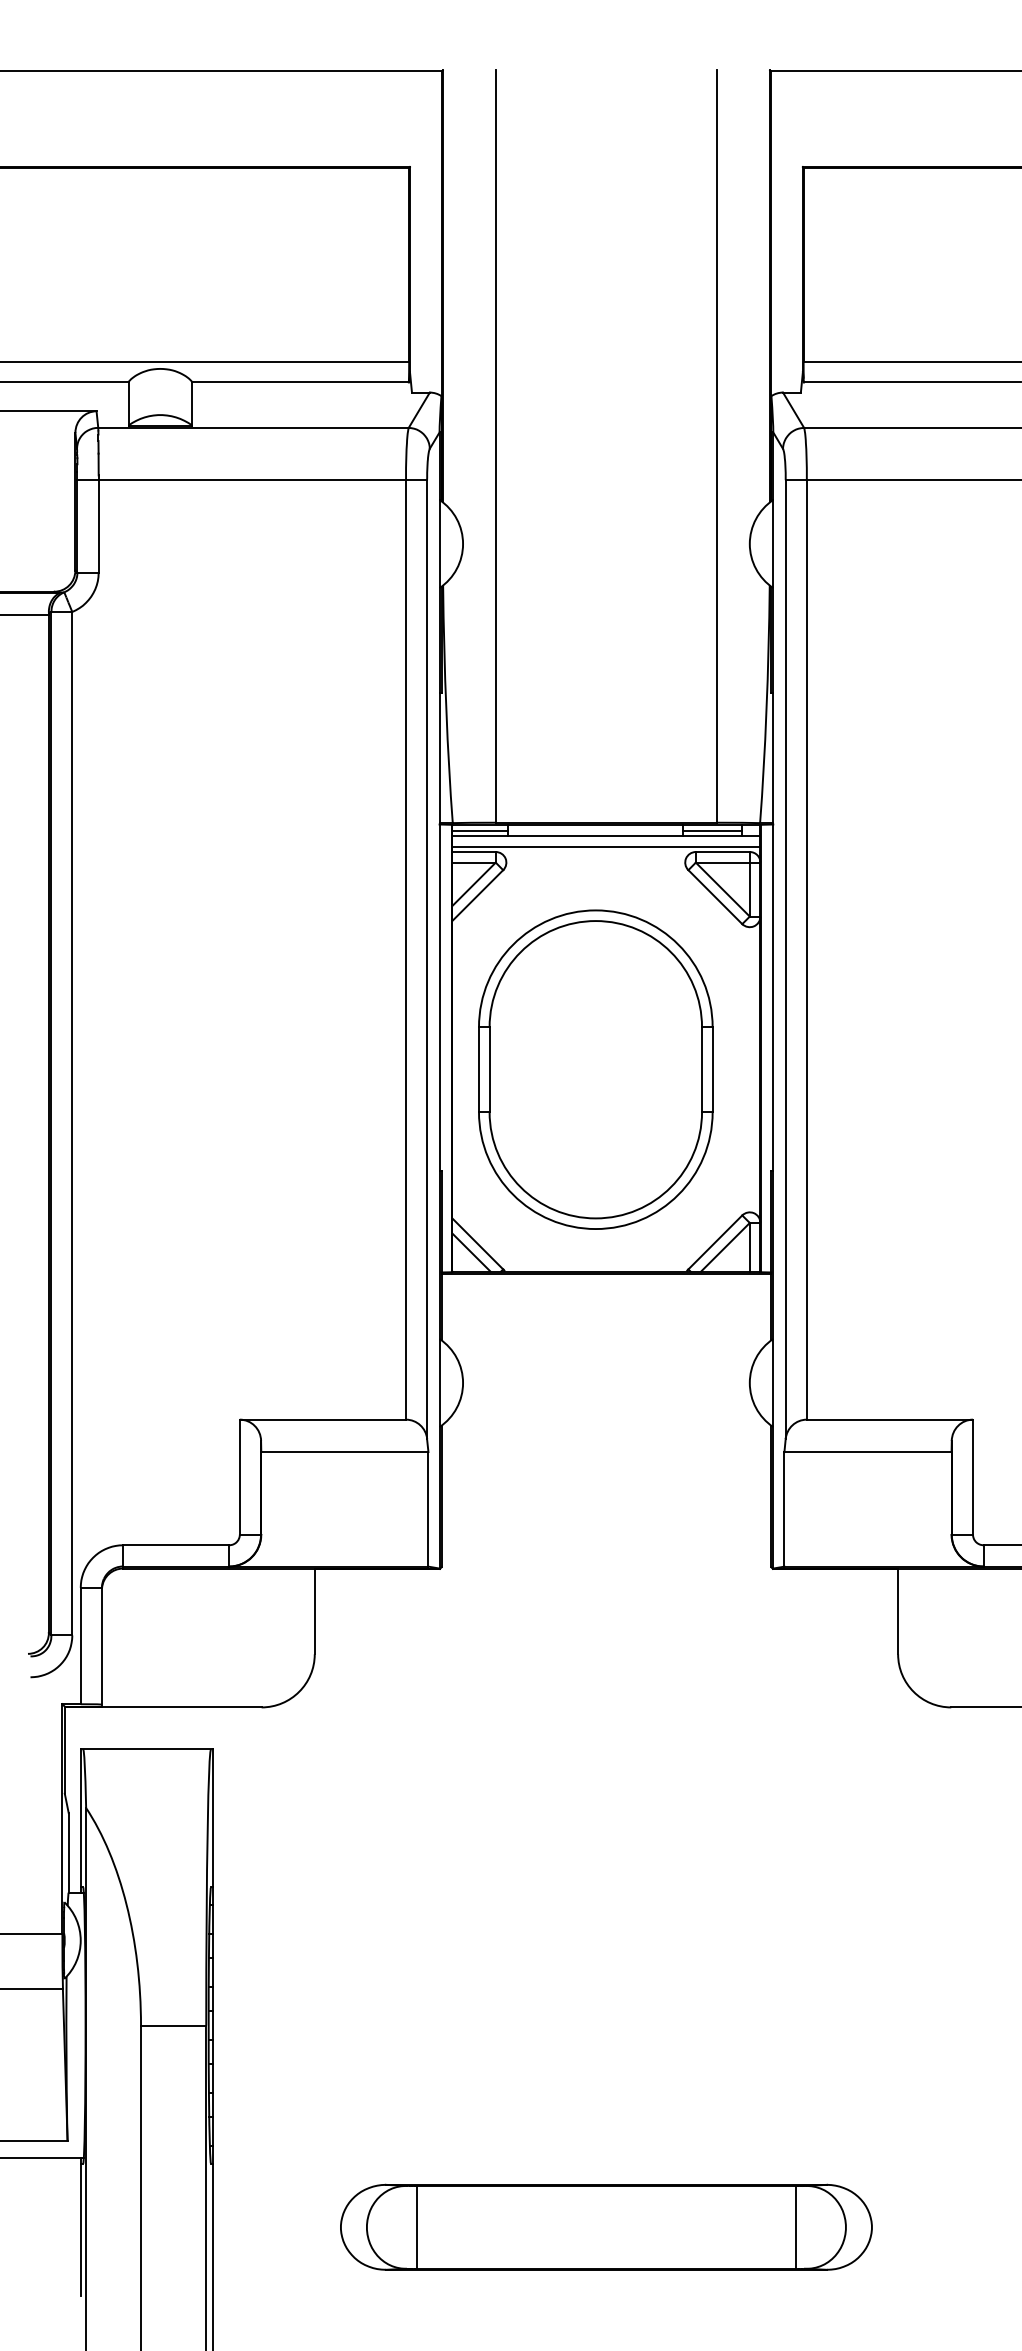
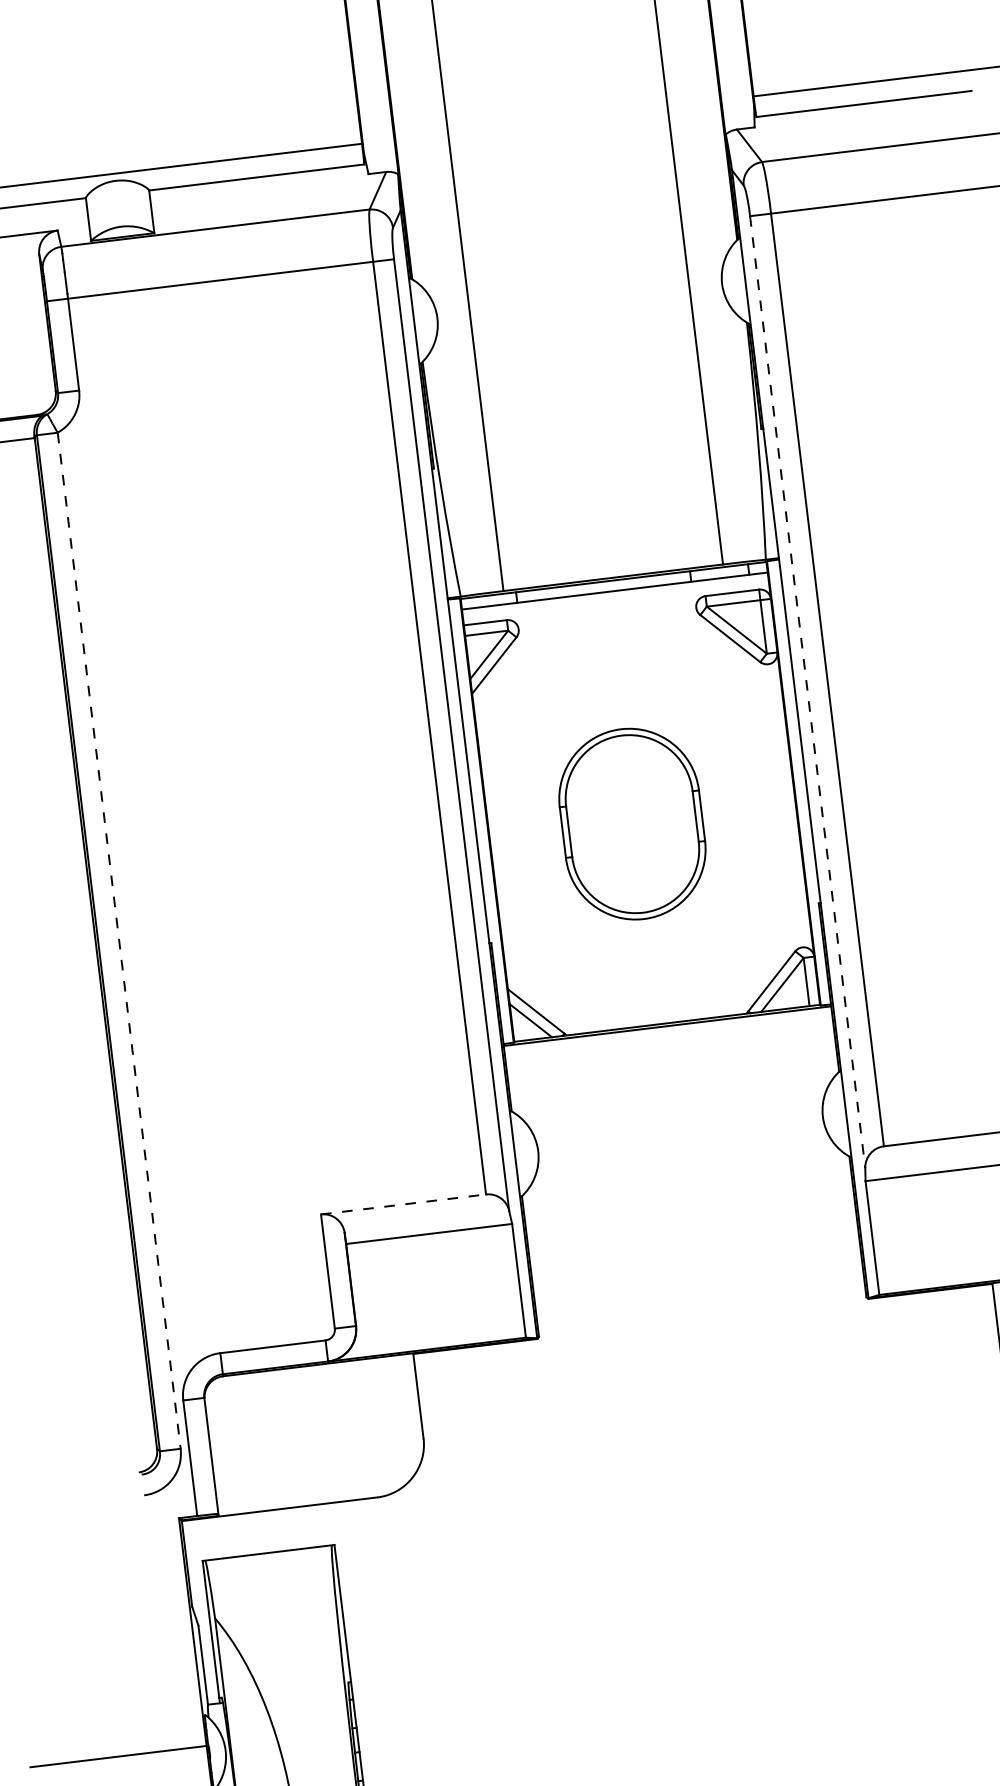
line: (480, 830) -> (489, 600), removed
line: (712, 830) -> (719, 572), removed
line: (606, 846) -> (616, 601), removed
line: (785, 960) -> (807, 693), solid -> dashed
part: (595, 1069) -> (632, 824), size x0.6
line: (72, 1123) -> (119, 940), solid -> dashed
line: (323, 1419) -> (404, 1204), solid -> dashed

